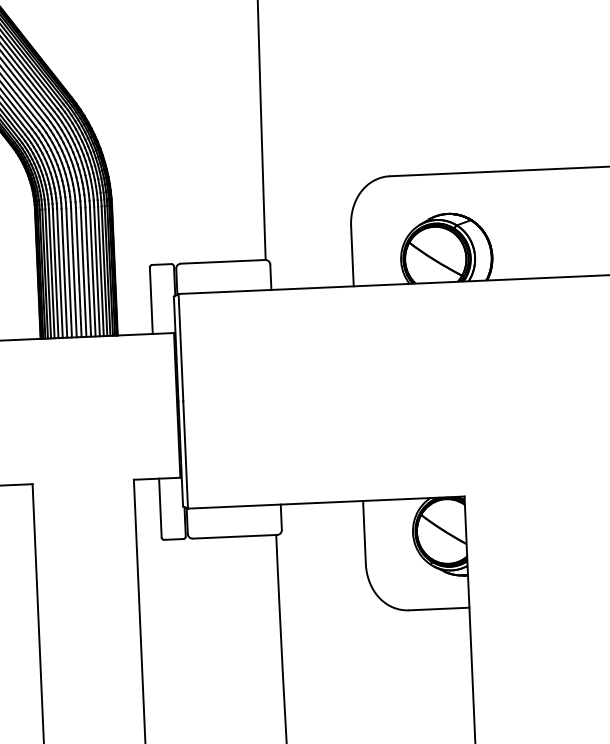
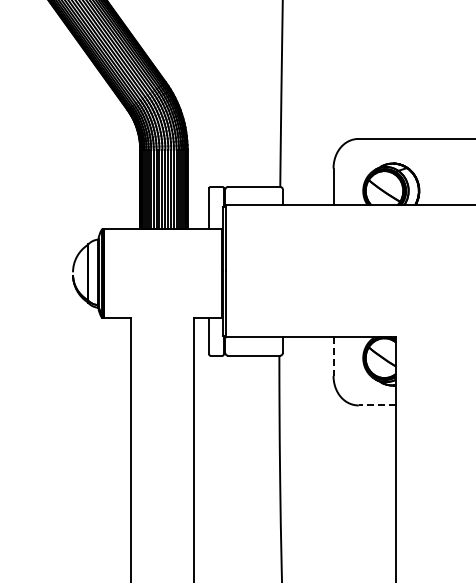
line: (364, 533) -> (333, 357), solid -> dashed
line: (439, 609) -> (377, 405), solid -> dashed

